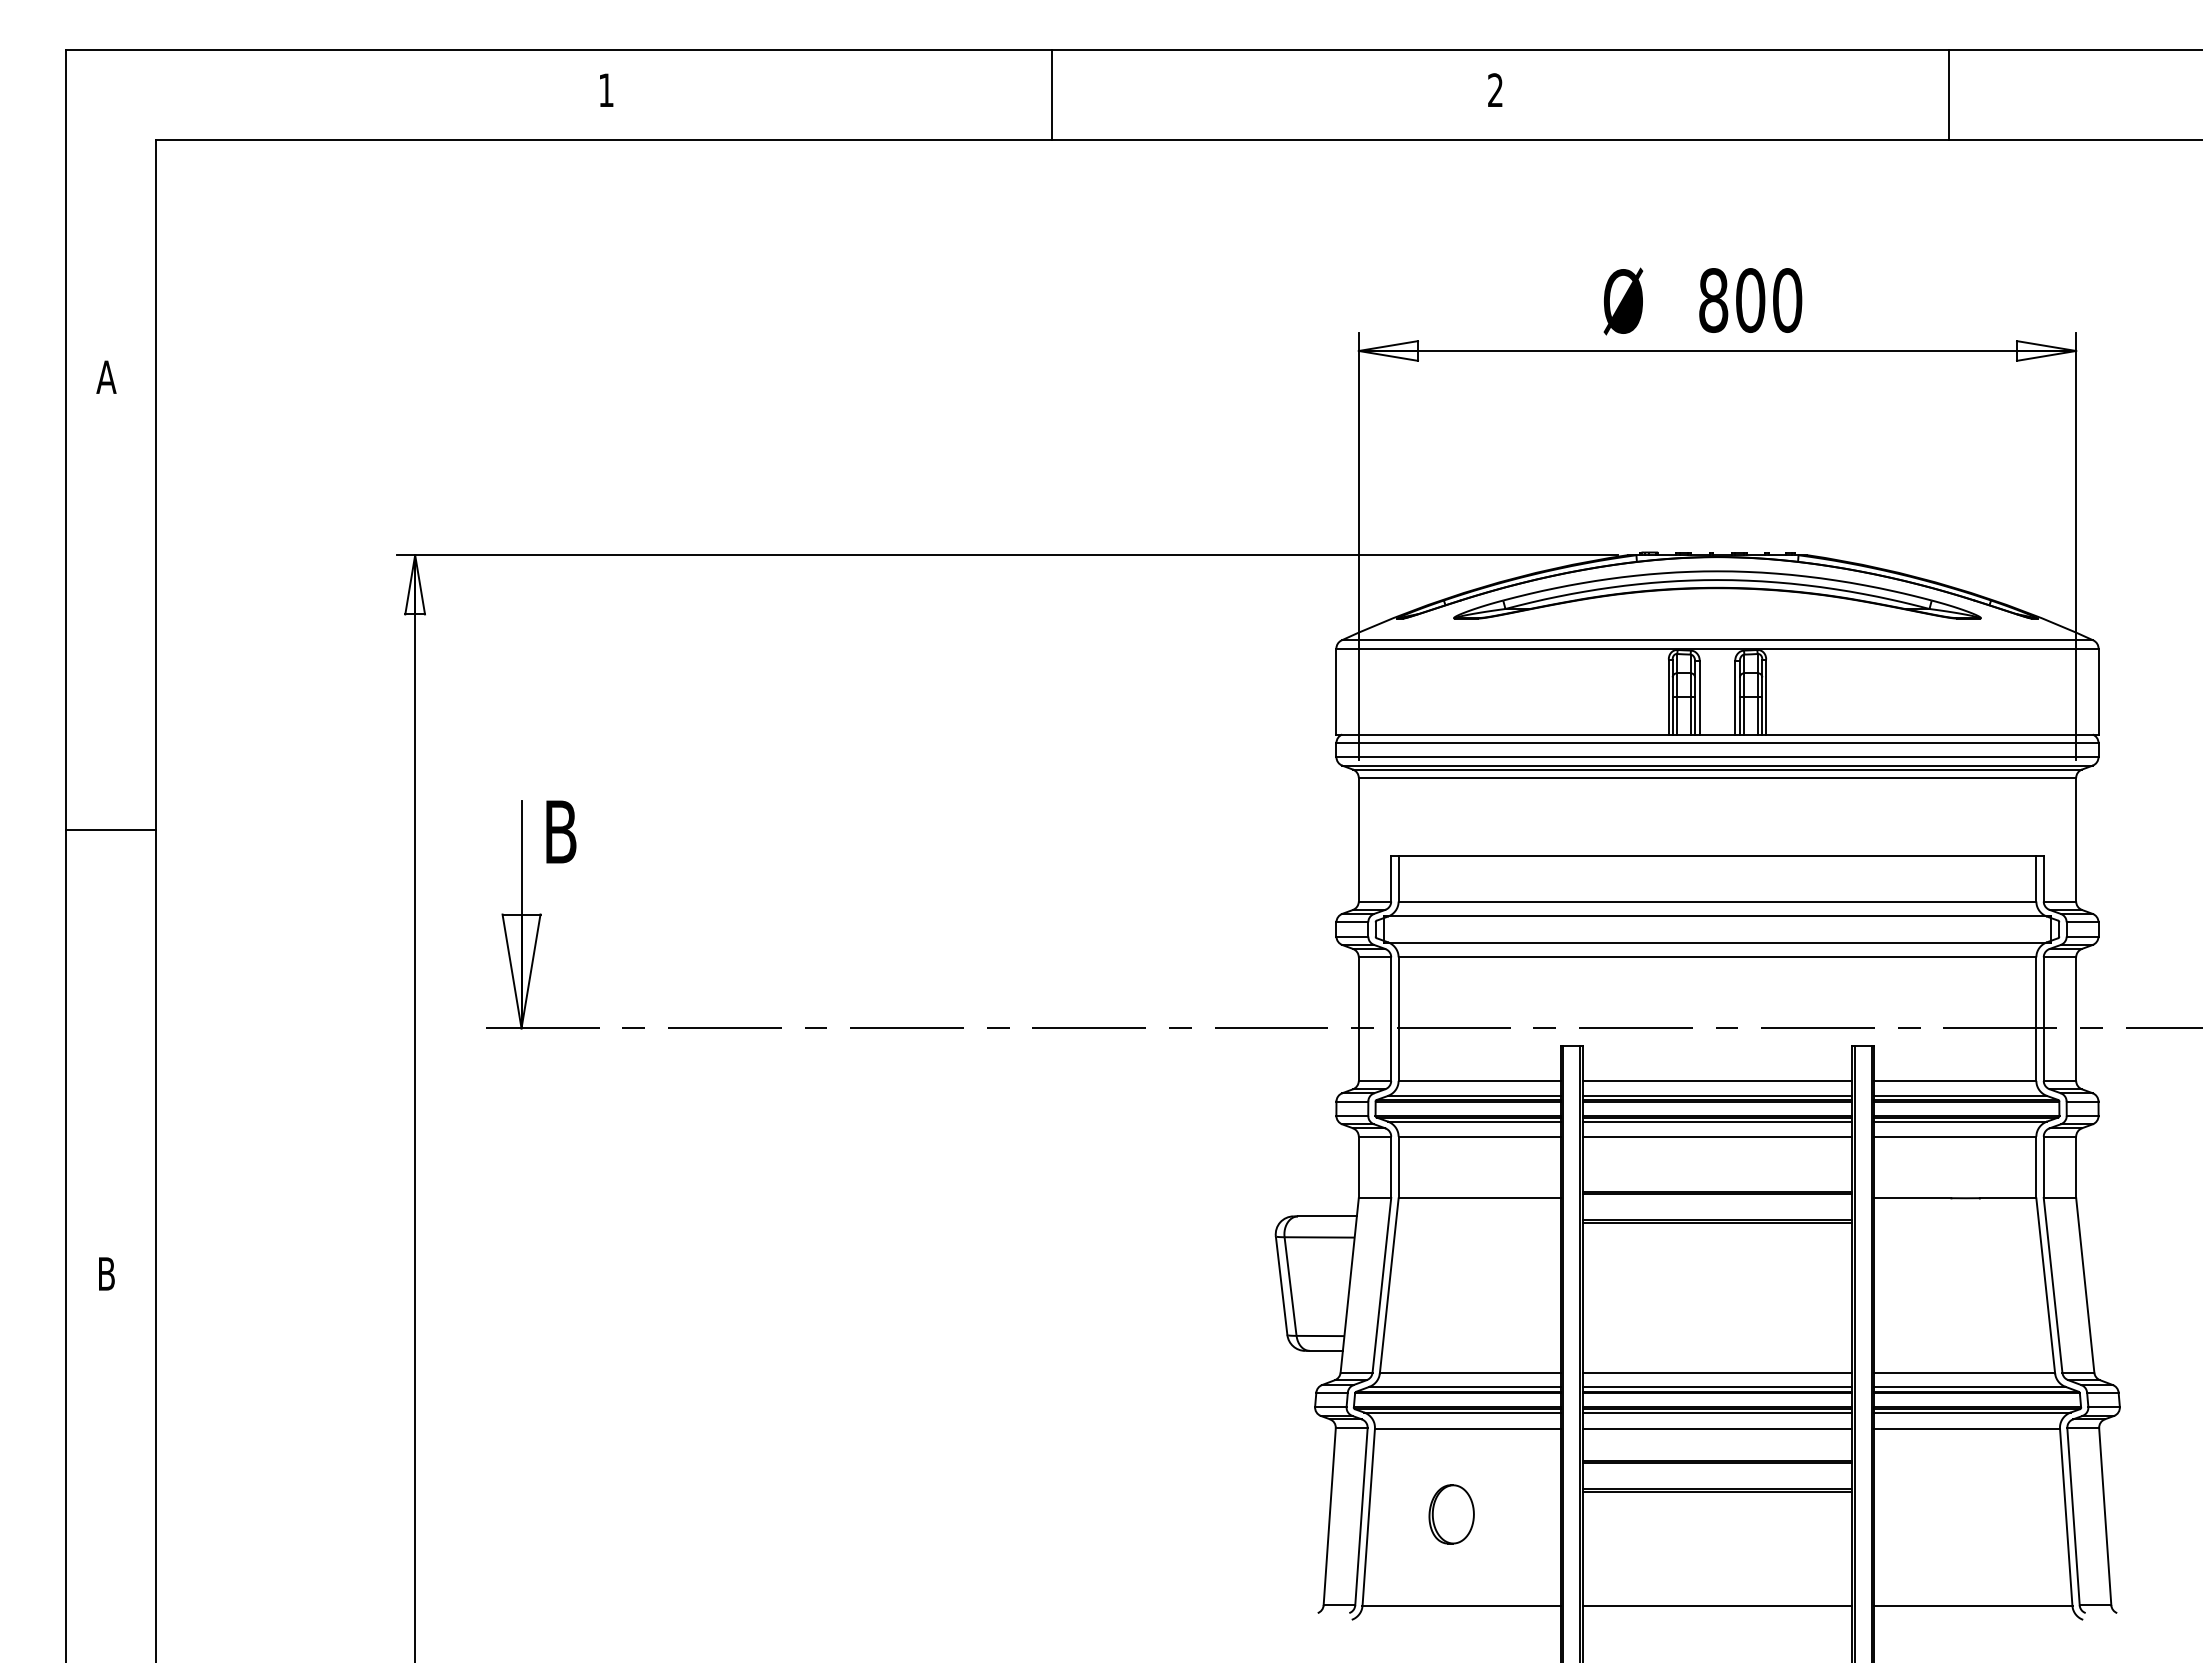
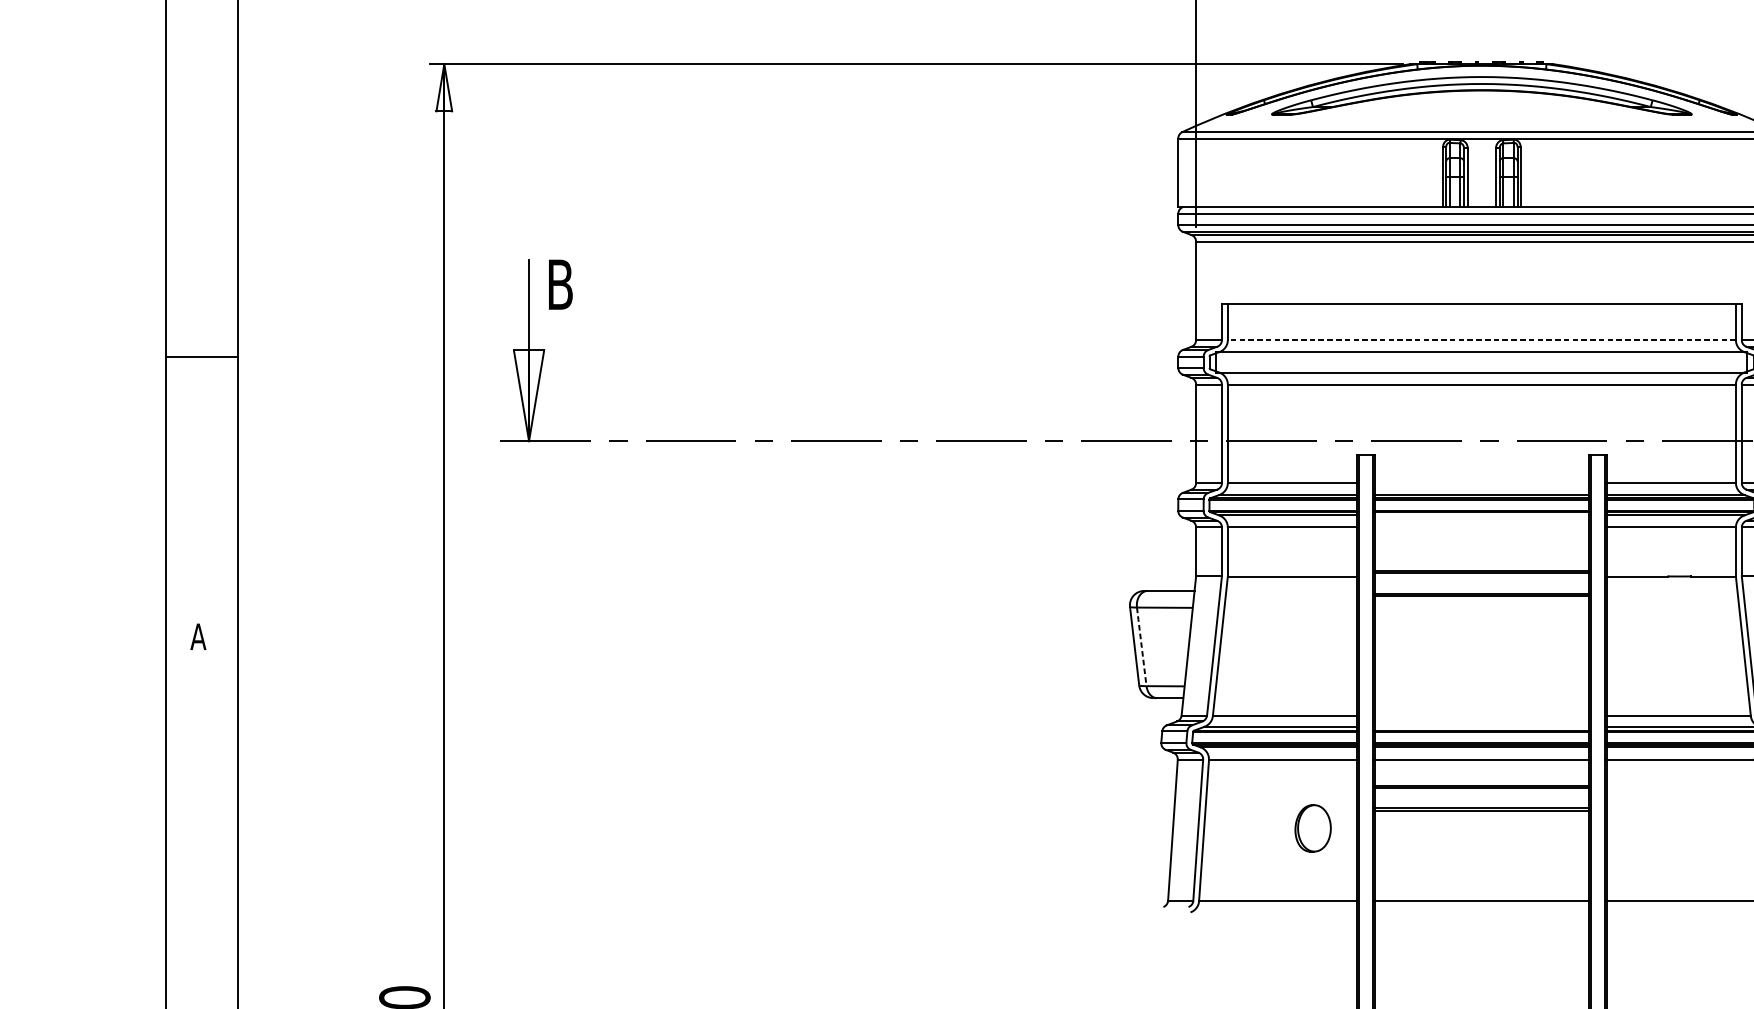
line: (110, 829) -> (201, 356), moved
line: (1717, 901) -> (1481, 340), solid -> dashed
line: (1716, 1080) -> (1481, 482), removed
line: (1716, 1121) -> (1481, 515), removed
line: (1716, 1136) -> (1481, 527), removed
text: (106, 1273) -> (198, 636), B -> A
line: (1290, 1287) -> (1141, 647), solid -> dashed
line: (1716, 1373) -> (1481, 716), removed
line: (1716, 1386) -> (1481, 726), removed
part: (1451, 1514) -> (1312, 828), moved

